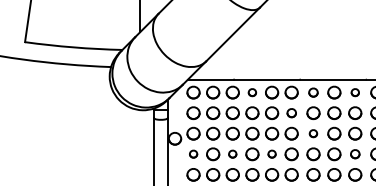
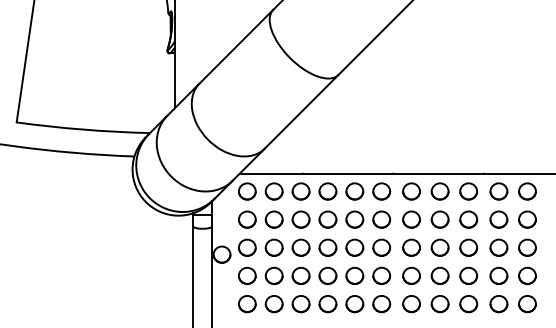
part: (252, 92) -> (327, 191), size x1.67
part: (313, 92) -> (411, 191), size x1.43
part: (355, 92) -> (468, 191), size x1.67
part: (291, 113) -> (381, 219), size x1.43
part: (313, 133) -> (411, 247), size x1.67
part: (193, 153) -> (247, 275), size x1.67
part: (232, 153) -> (300, 275), size x1.67
part: (271, 153) -> (354, 275), size x1.67
part: (355, 153) -> (468, 275), size x1.43

